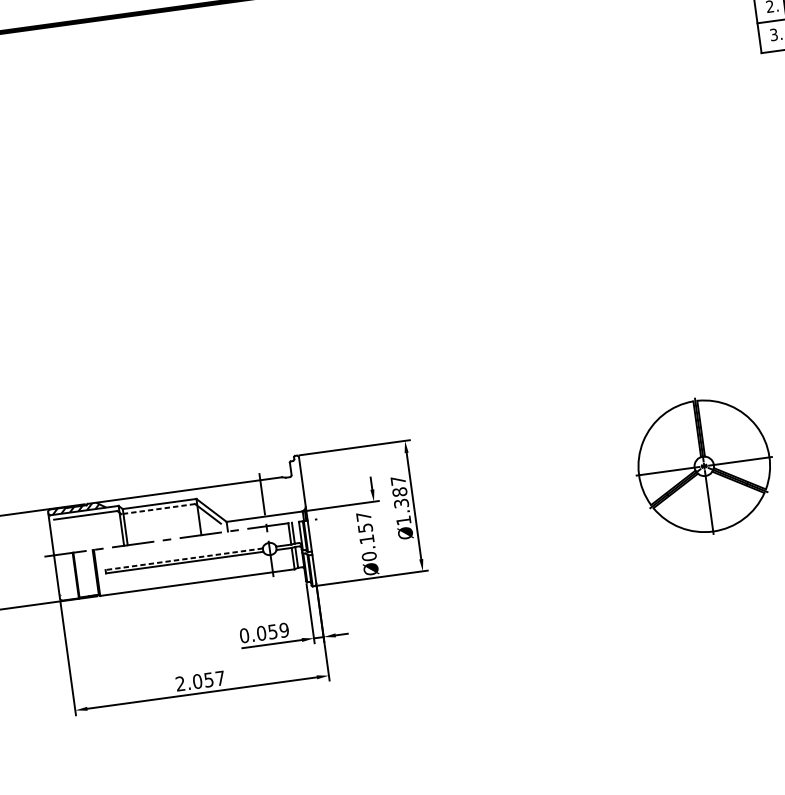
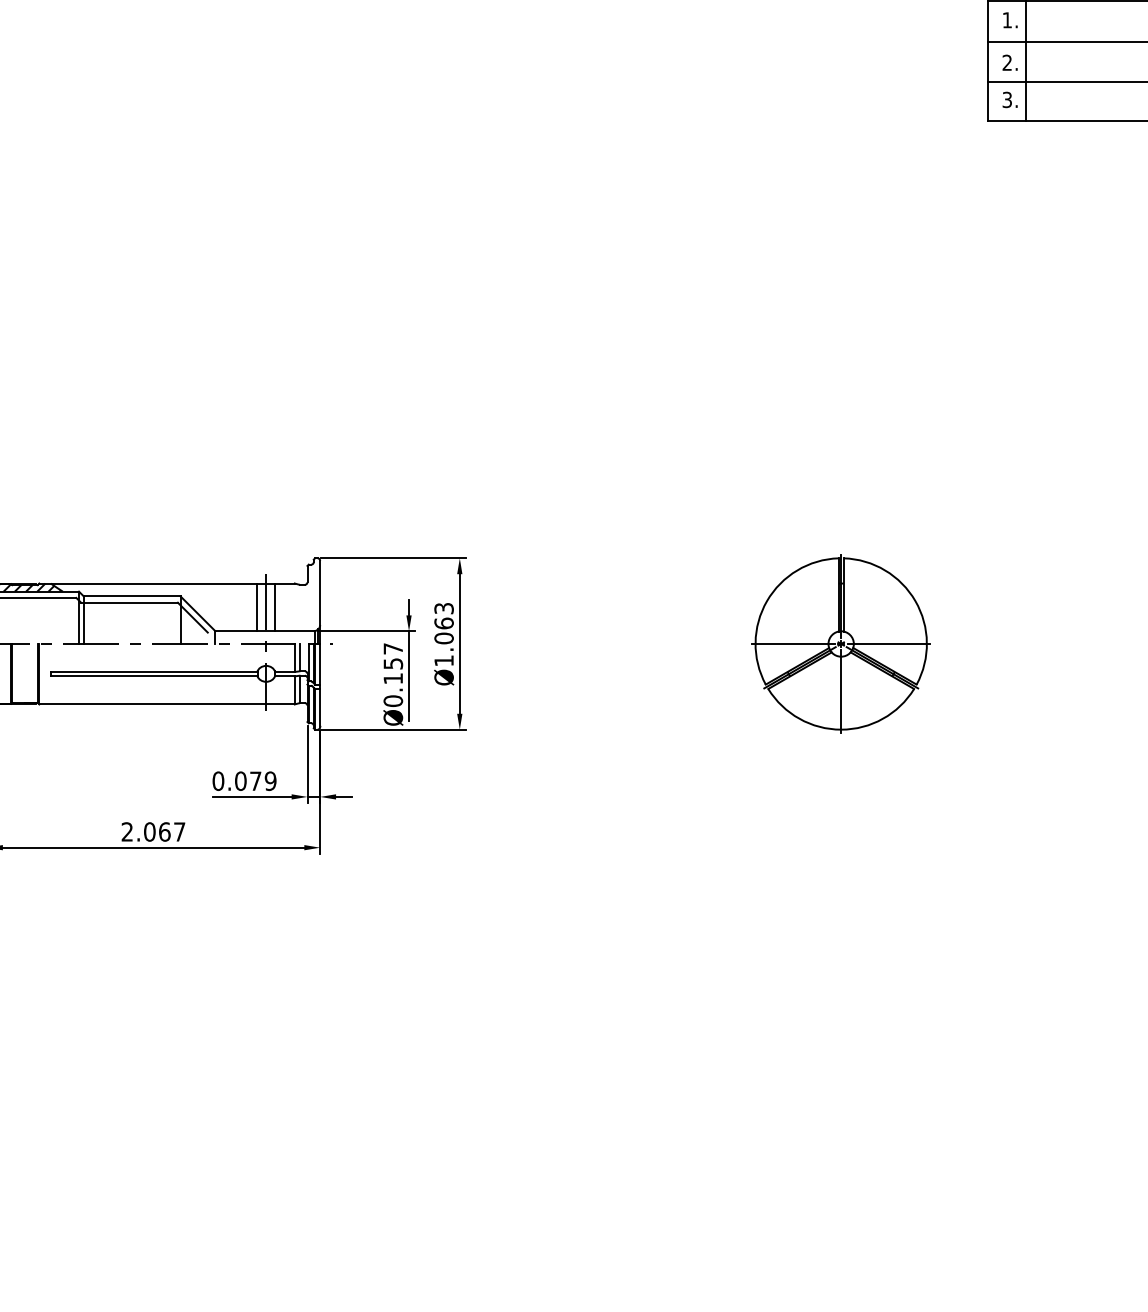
text: (399, 492) -> (443, 623), Ø1.387 -> Ø1.063
line: (269, 497) -> (275, 607), added
line: (256, 499) -> (257, 607), added
line: (158, 508) -> (129, 602), dashed -> solid
line: (379, 536) -> (409, 676), added
line: (183, 558) -> (153, 671), dashed -> solid
text: (272, 632) -> (255, 781), 0.059 -> 0.079
text: (208, 679) -> (164, 831), 2.057 -> 2.067

